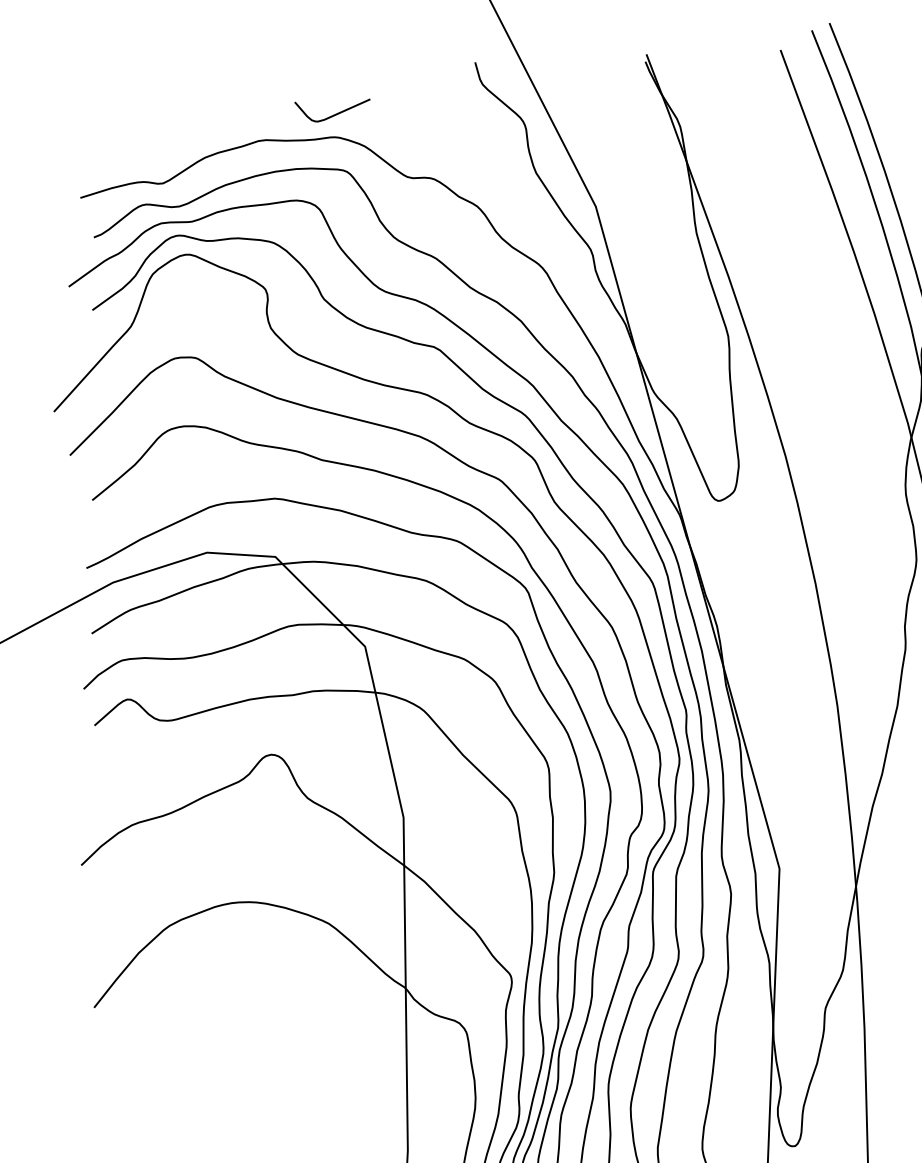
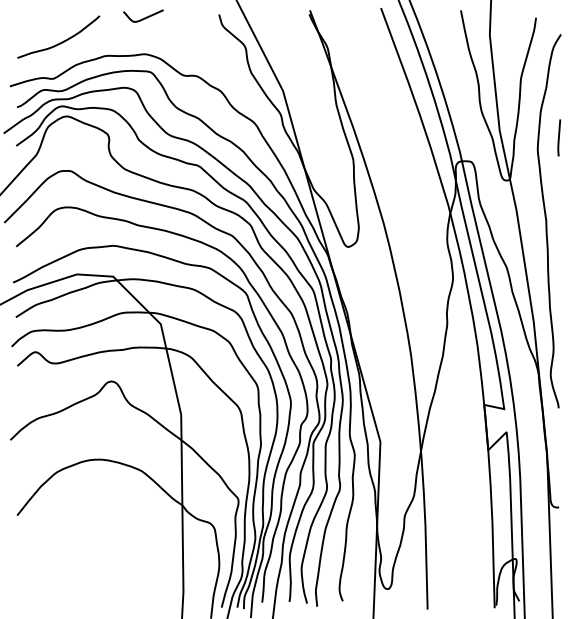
curve: (177, 113) -> (61, 41), added
curve: (334, 113) -> (144, 17), moved

